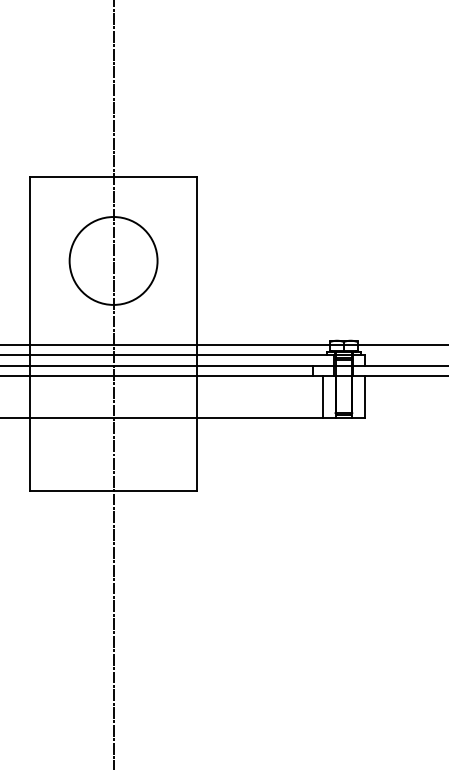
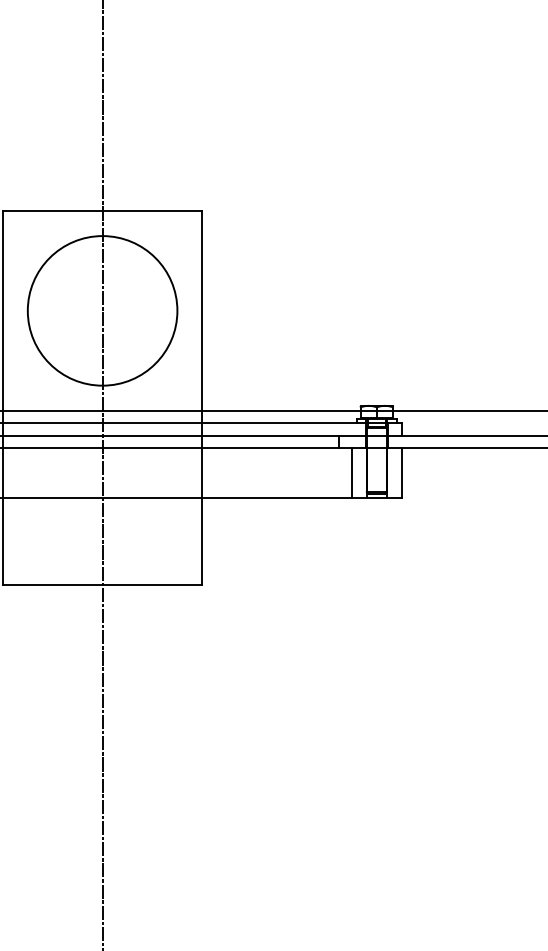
circle: (113, 260) -> (102, 310), size x1.43

